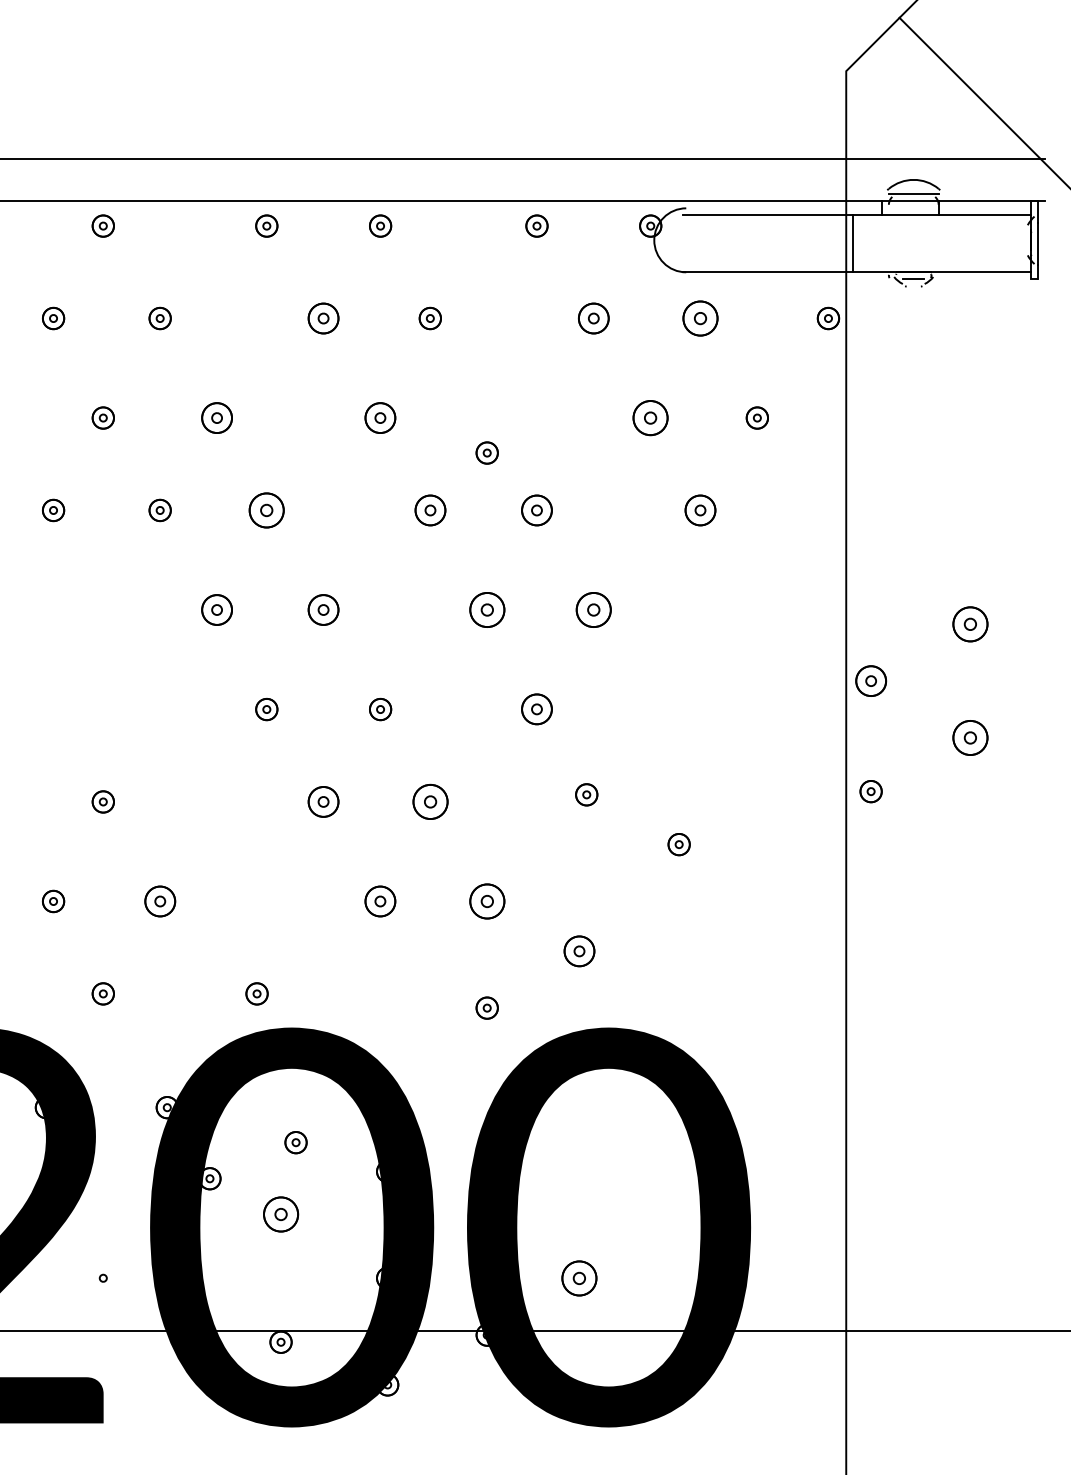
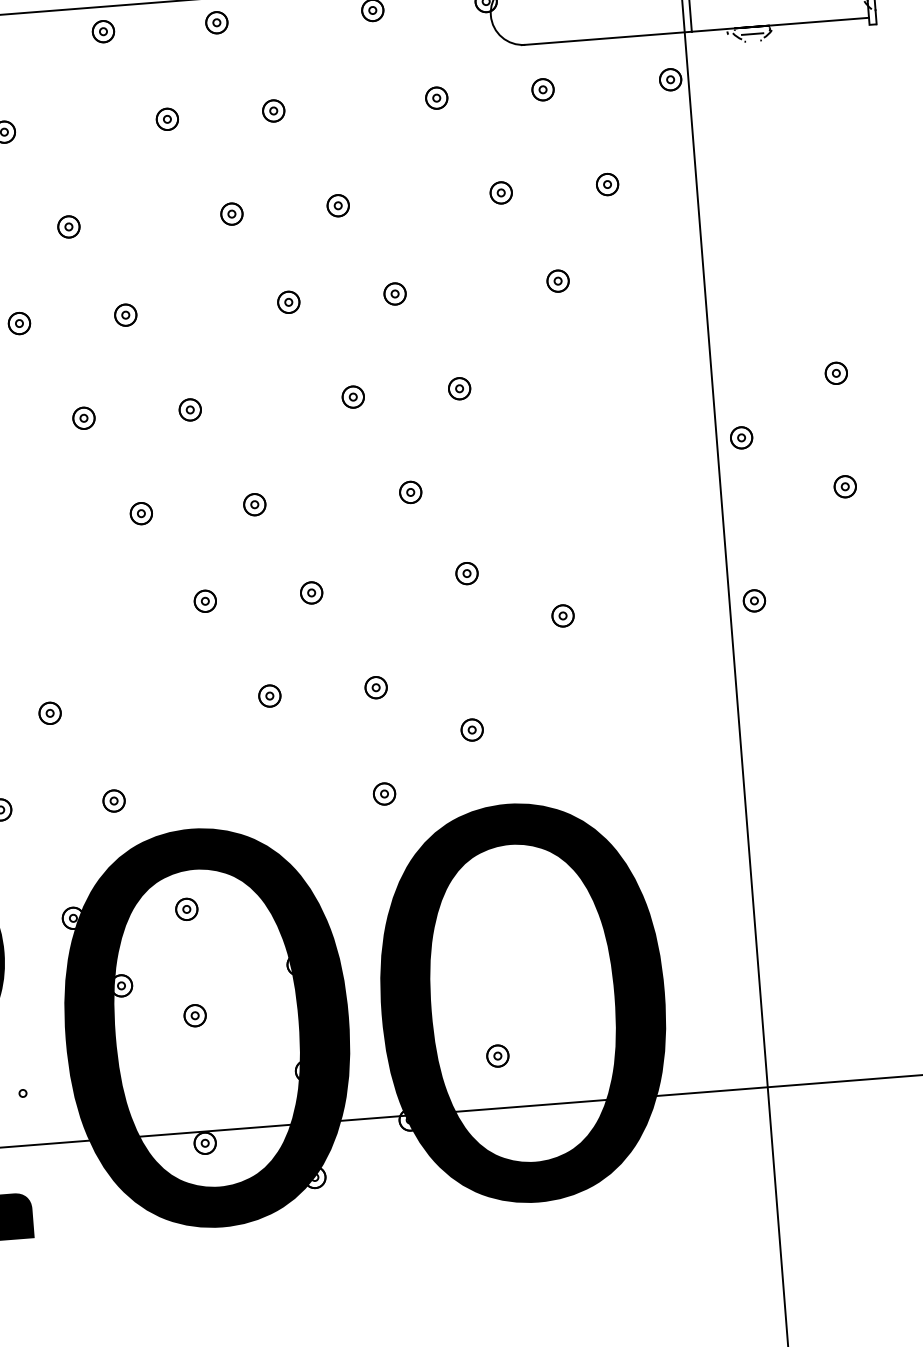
part: (323, 318) -> (167, 119), size x0.71
part: (593, 318) -> (436, 98), size x0.71
part: (700, 318) -> (543, 89), size x0.62
part: (216, 417) -> (68, 226), size x0.71
part: (380, 417) -> (231, 213), size x0.71
part: (650, 417) -> (500, 192), size x0.62
part: (486, 452) -> (337, 205), moved
part: (266, 510) -> (125, 315), size x0.62
part: (429, 510) -> (287, 302), size x0.71
part: (536, 510) -> (394, 294), size x0.71
part: (700, 510) -> (558, 281), size x0.71
part: (216, 609) -> (83, 417), size x0.71
part: (323, 609) -> (190, 409), size x0.71
part: (486, 609) -> (352, 396), size x0.62
part: (593, 609) -> (459, 388), size x0.62
part: (970, 623) -> (836, 372), size x0.62
part: (870, 680) -> (740, 437), size x0.71
part: (536, 709) -> (410, 492), size x0.71
part: (970, 737) -> (845, 486), size x0.62
part: (870, 791) -> (753, 600), moved
part: (323, 801) -> (205, 600), size x0.71
part: (429, 801) -> (310, 592), size x0.62
part: (159, 901) -> (49, 713), size x0.71
part: (380, 901) -> (269, 696), size x0.71
part: (486, 901) -> (375, 687), size x0.62
part: (579, 950) -> (472, 729), size x0.71
part: (256, 993) -> (113, 800), moved
part: (295, 1142) -> (186, 909), moved
part: (280, 1213) -> (194, 1014), size x0.62
part: (579, 1277) -> (497, 1055), size x0.62

